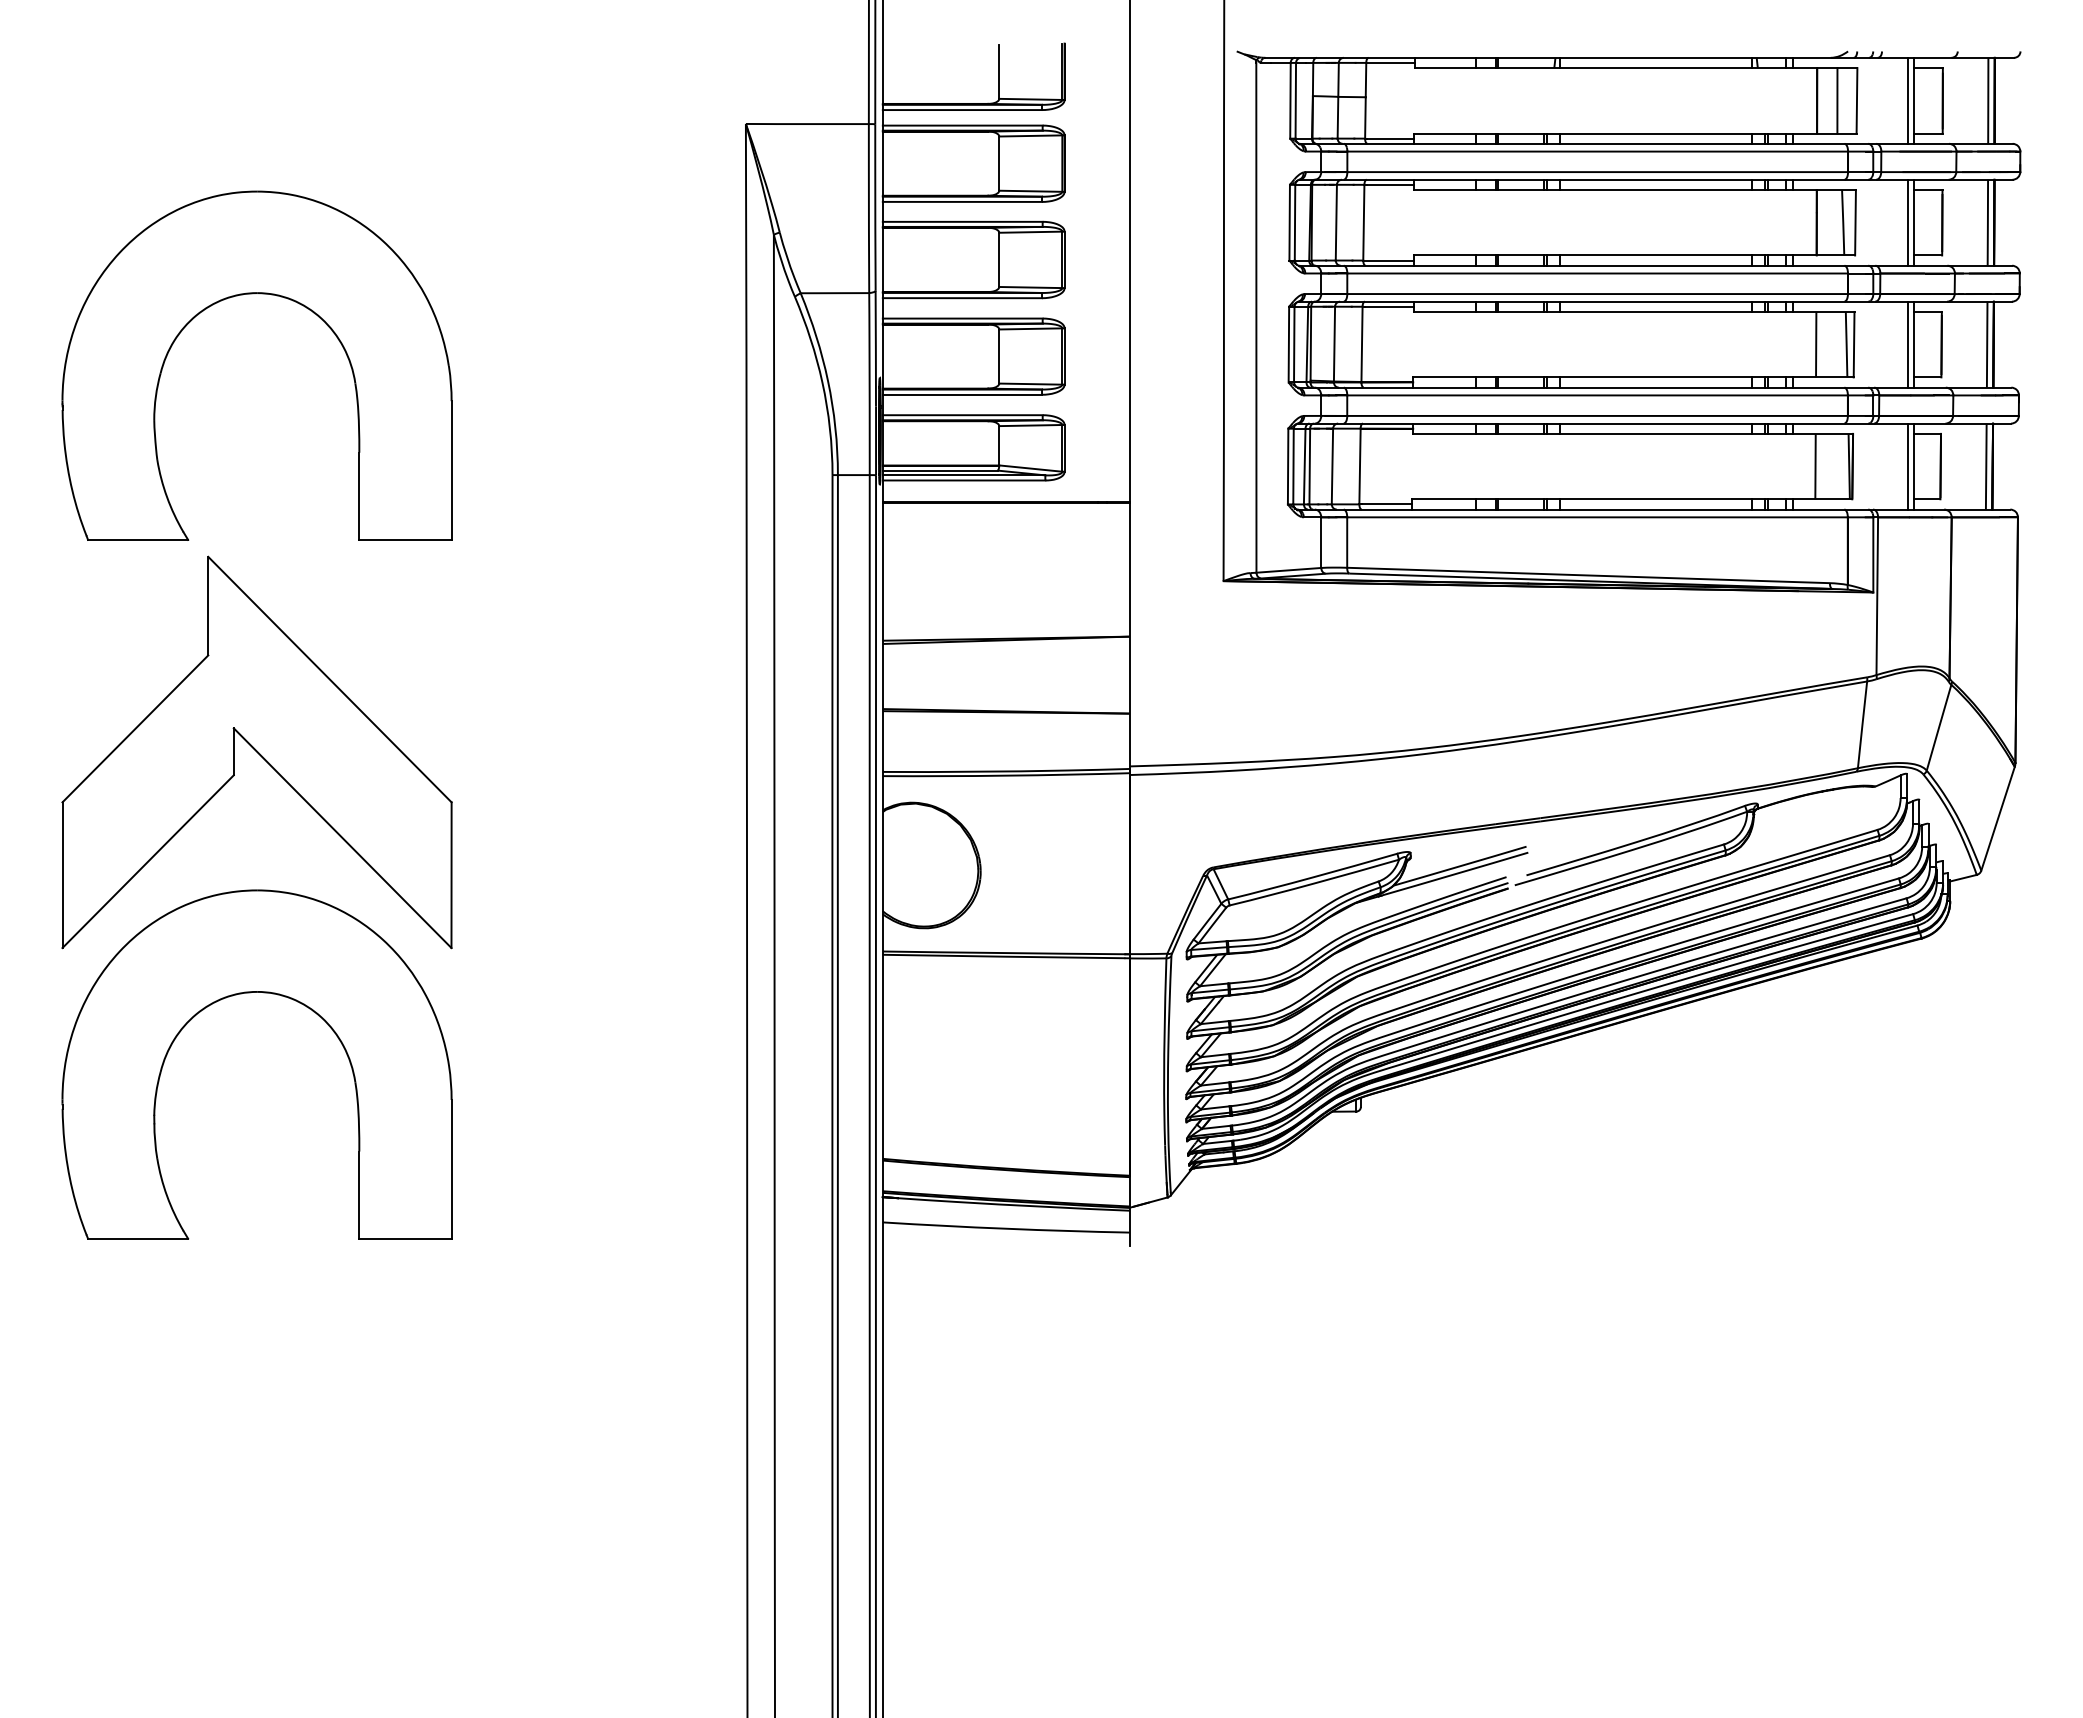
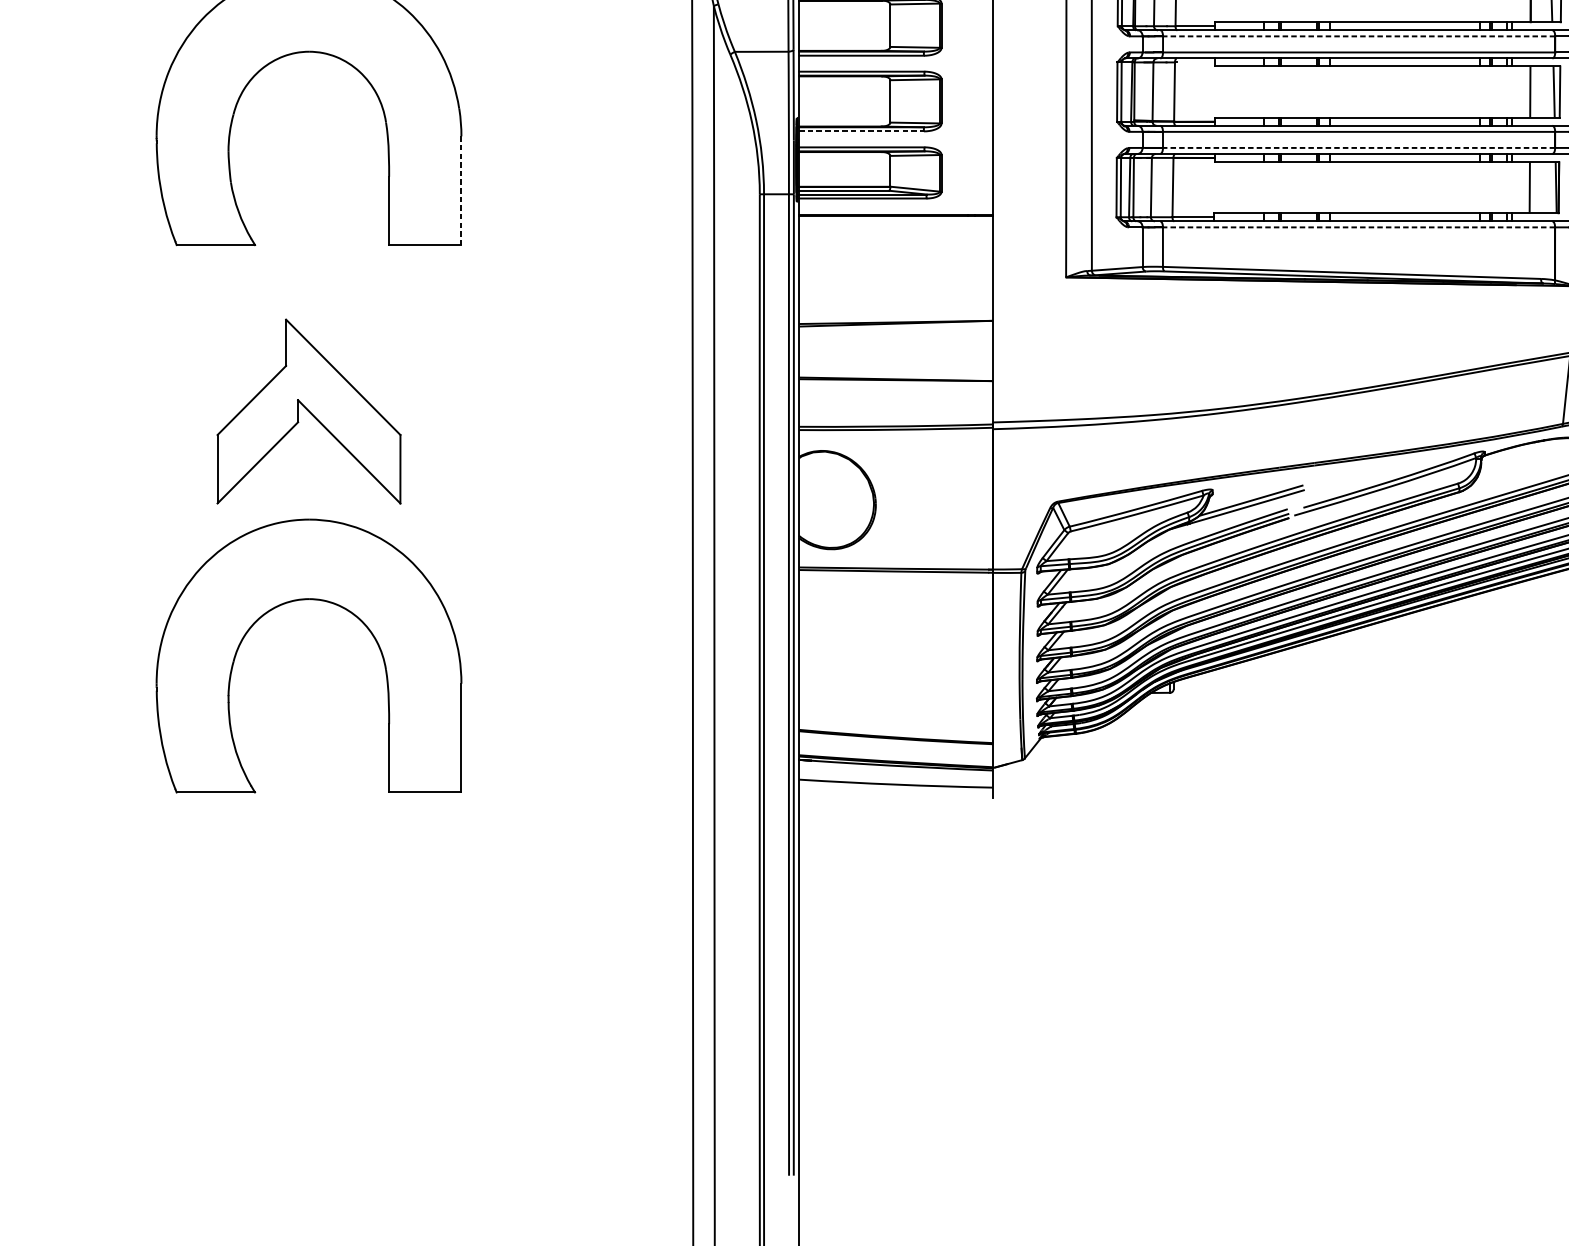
line: (1597, 273) -> (1359, 36), solid -> dashed
line: (1388, 306) -> (1195, 62), removed
line: (962, 394) -> (861, 131), solid -> dashed
line: (1597, 415) -> (1359, 147), solid -> dashed
line: (451, 471) -> (461, 191), solid -> dashed
line: (1597, 517) -> (1359, 227), solid -> dashed
part: (256, 752) -> (308, 411), size x0.6

